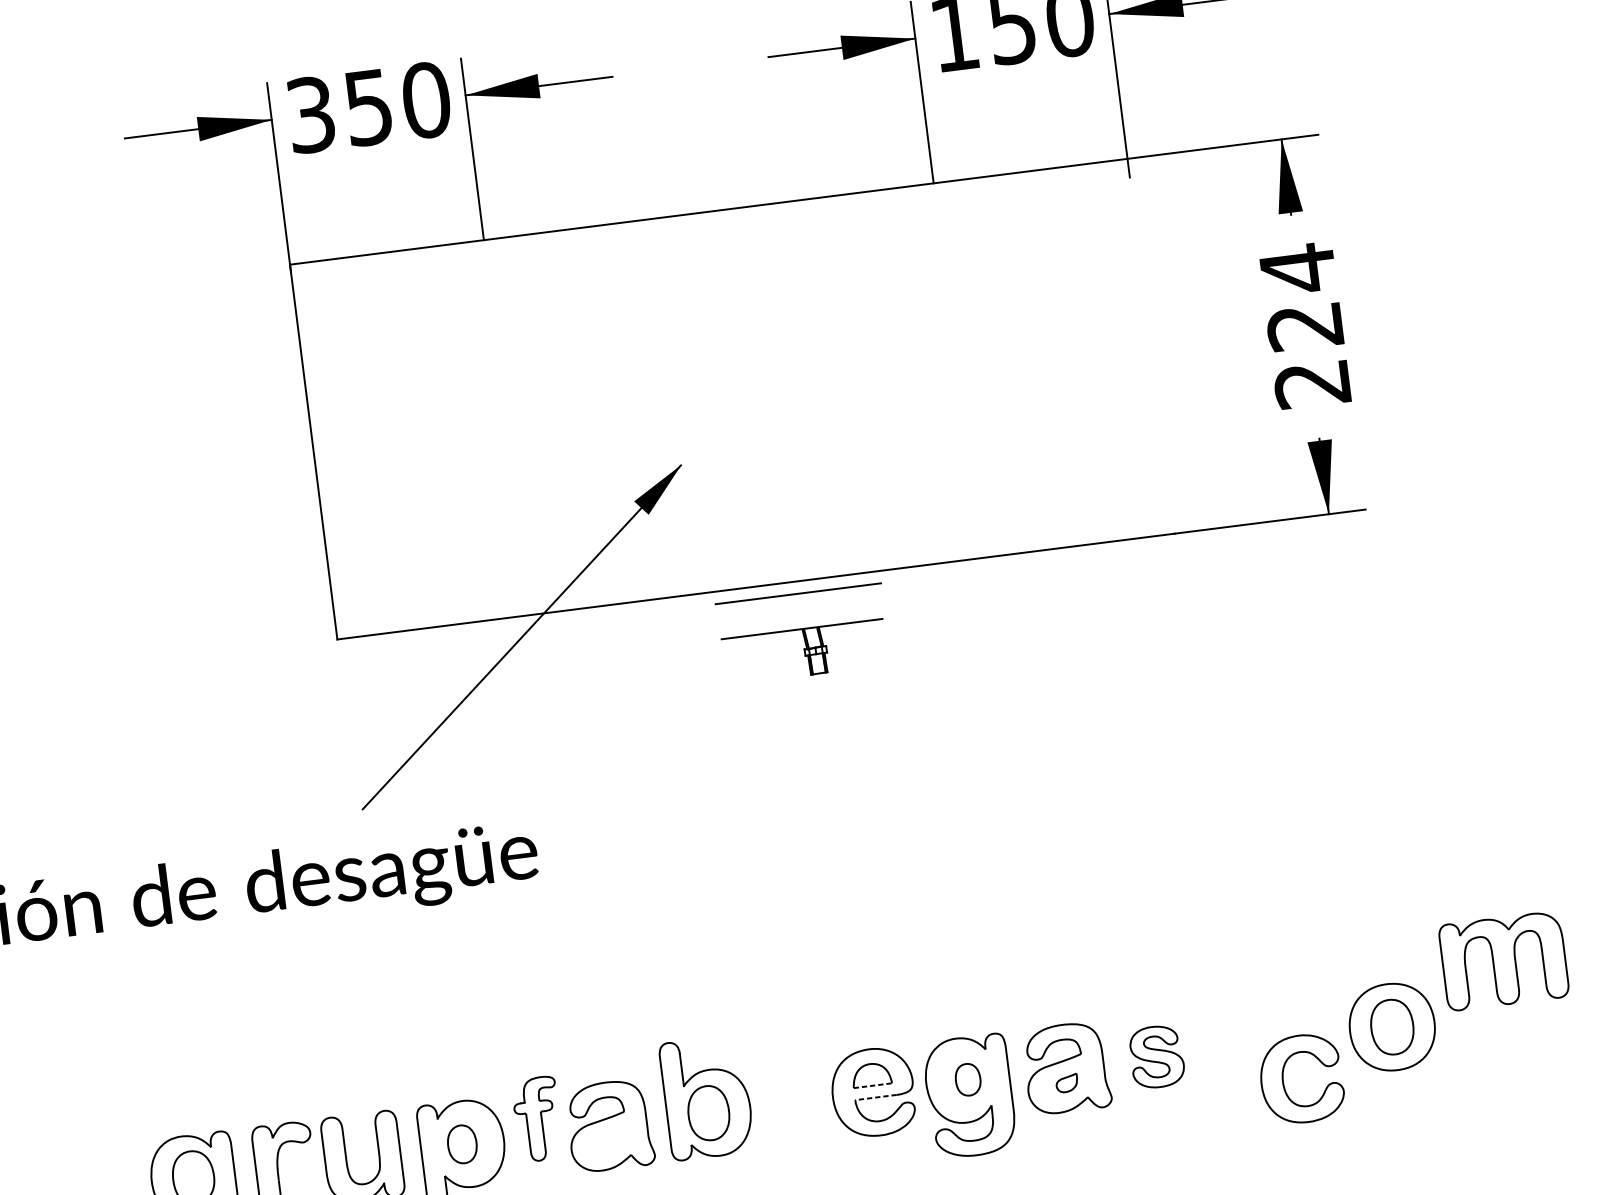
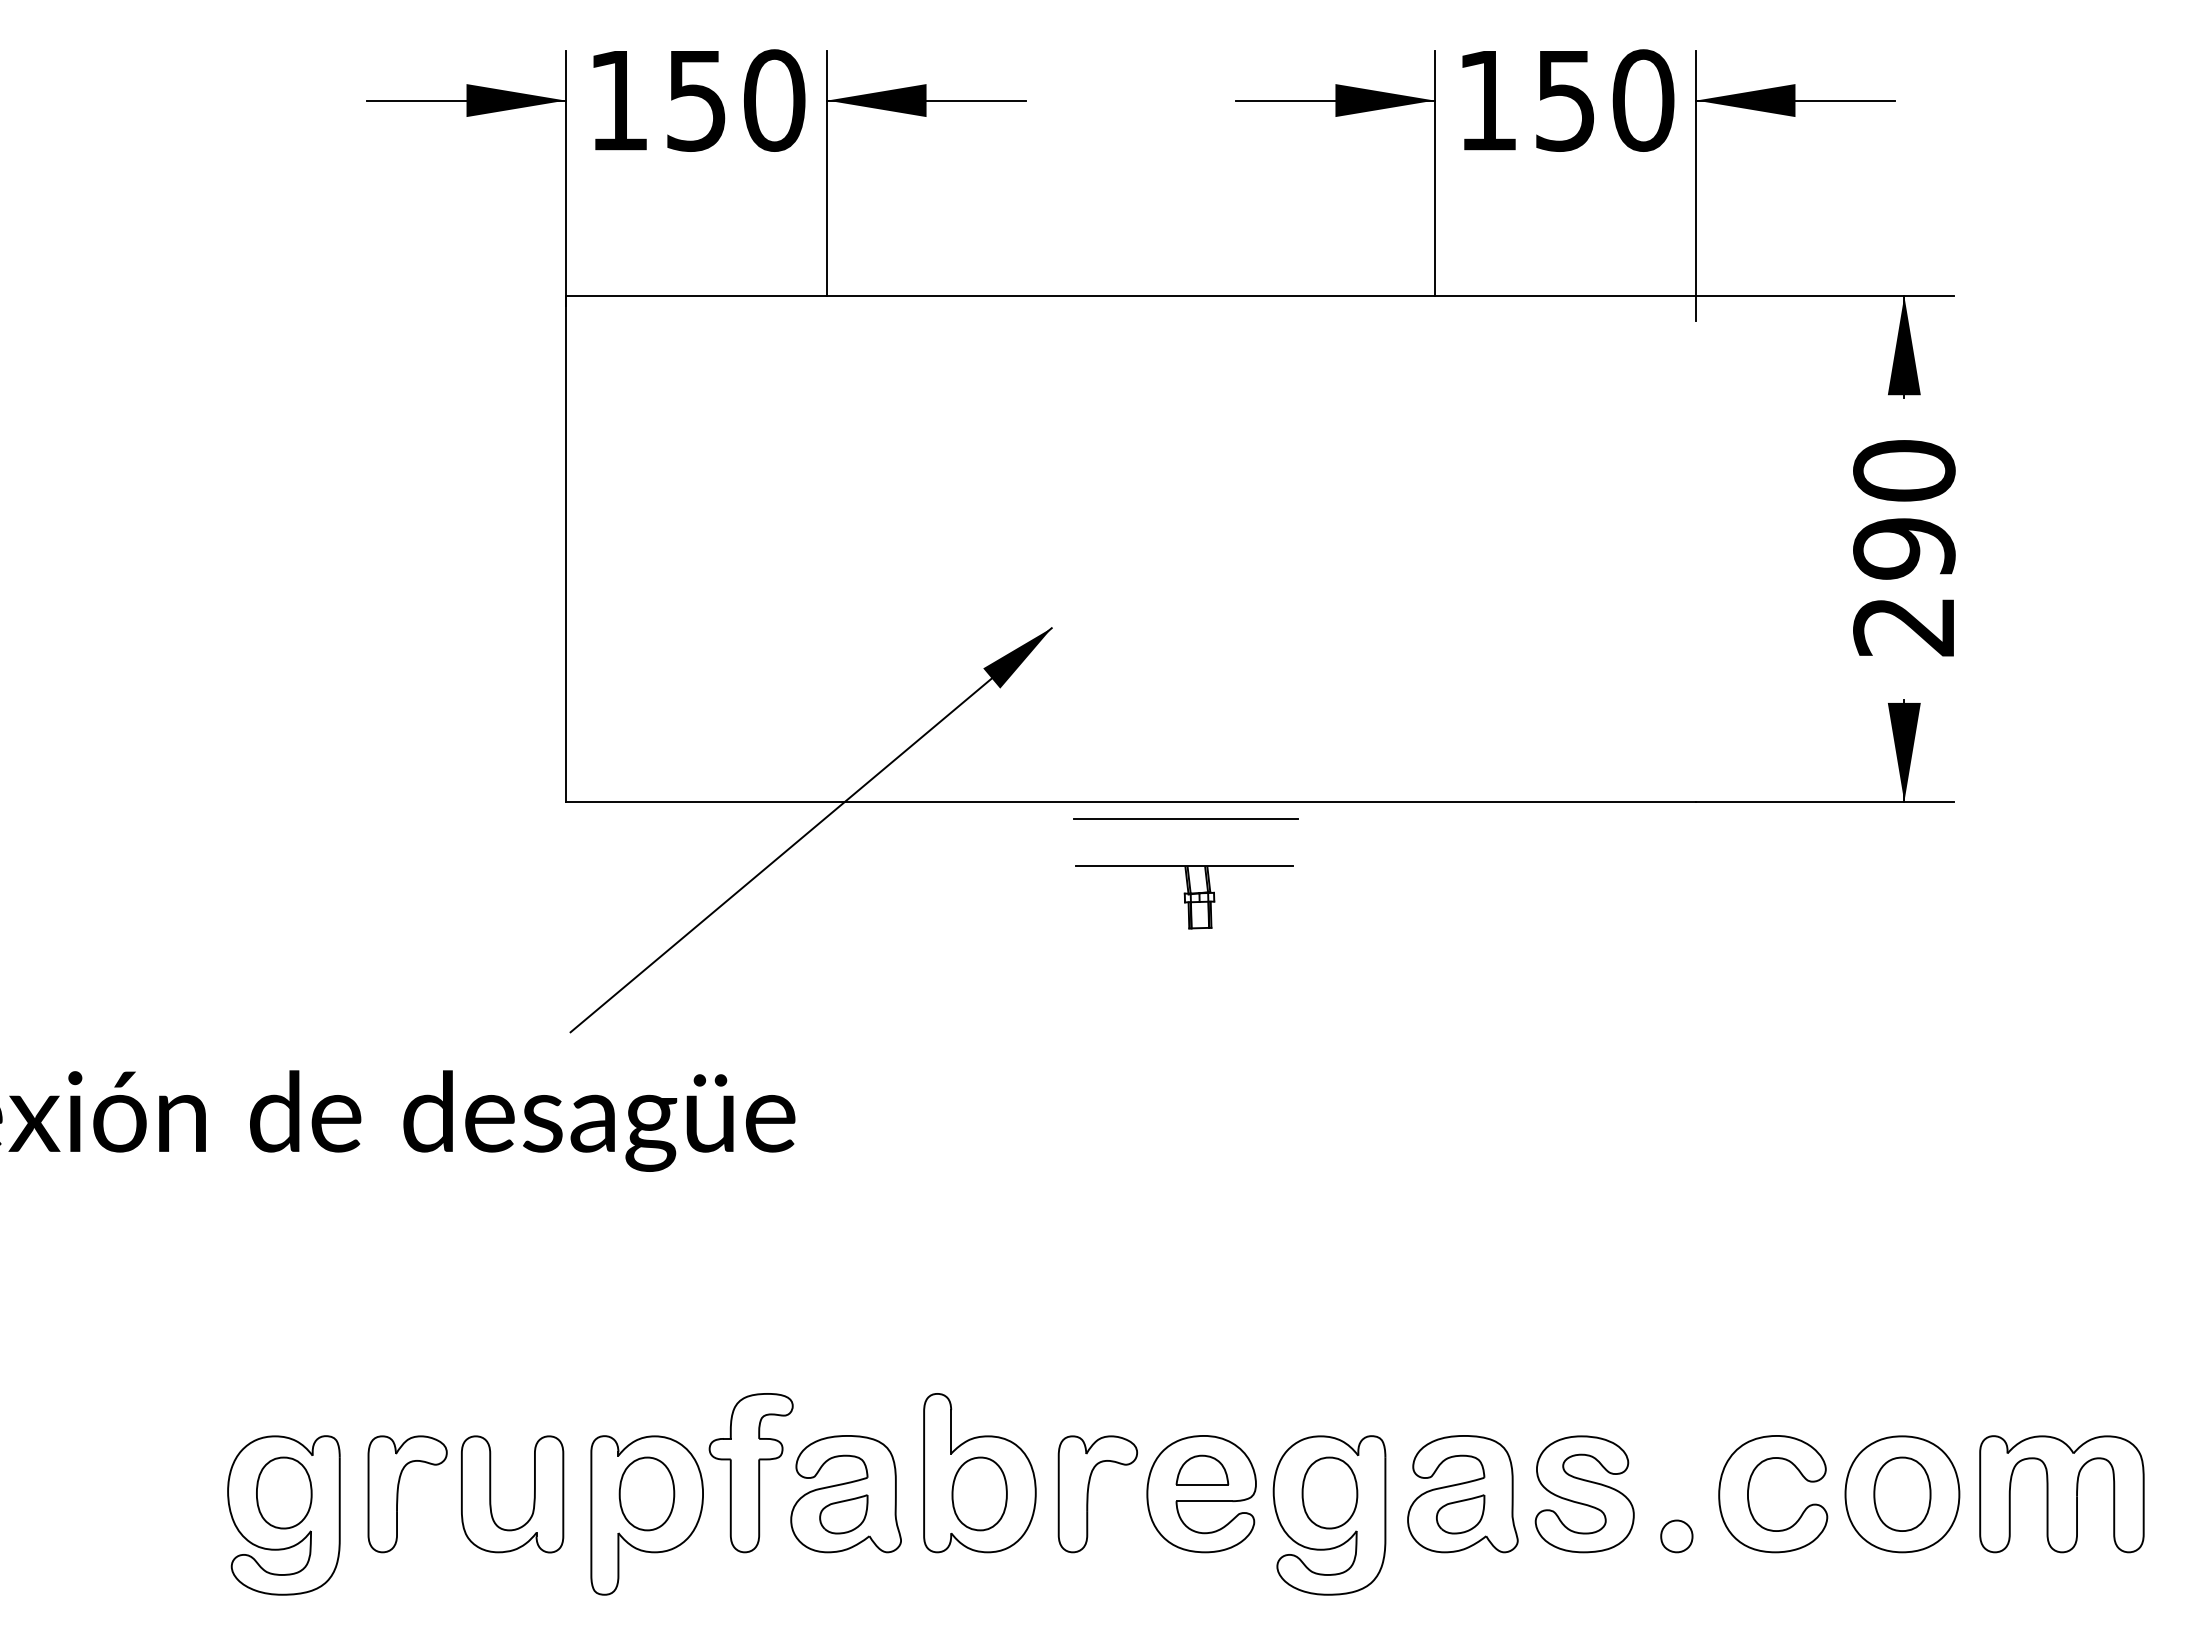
text: (310, 114) -> (618, 100), 350 -> 150
text: (1301, 296) -> (1904, 508), 224 -> 290
part: (1503, 961) -> (2061, 1494), moved
part: (1156, 1057) -> (1584, 1494), size x1.43
part: (1283, 1077) -> (1749, 1489), moved
part: (967, 1079) -> (1329, 1492), size x1.67
part: (1228, 1079) -> (1676, 1536), added
part: (1066, 1083) -> (1460, 1514), size x1.67
line: (872, 1085) -> (1202, 1484), dashed -> solid
line: (876, 1097) -> (1204, 1501), dashed -> solid
part: (789, 1103) -> (1088, 1494), added
part: (537, 1119) -> (750, 1473), size x1.43
part: (609, 1141) -> (843, 1514), added
part: (461, 1144) -> (646, 1493), size x1.43

